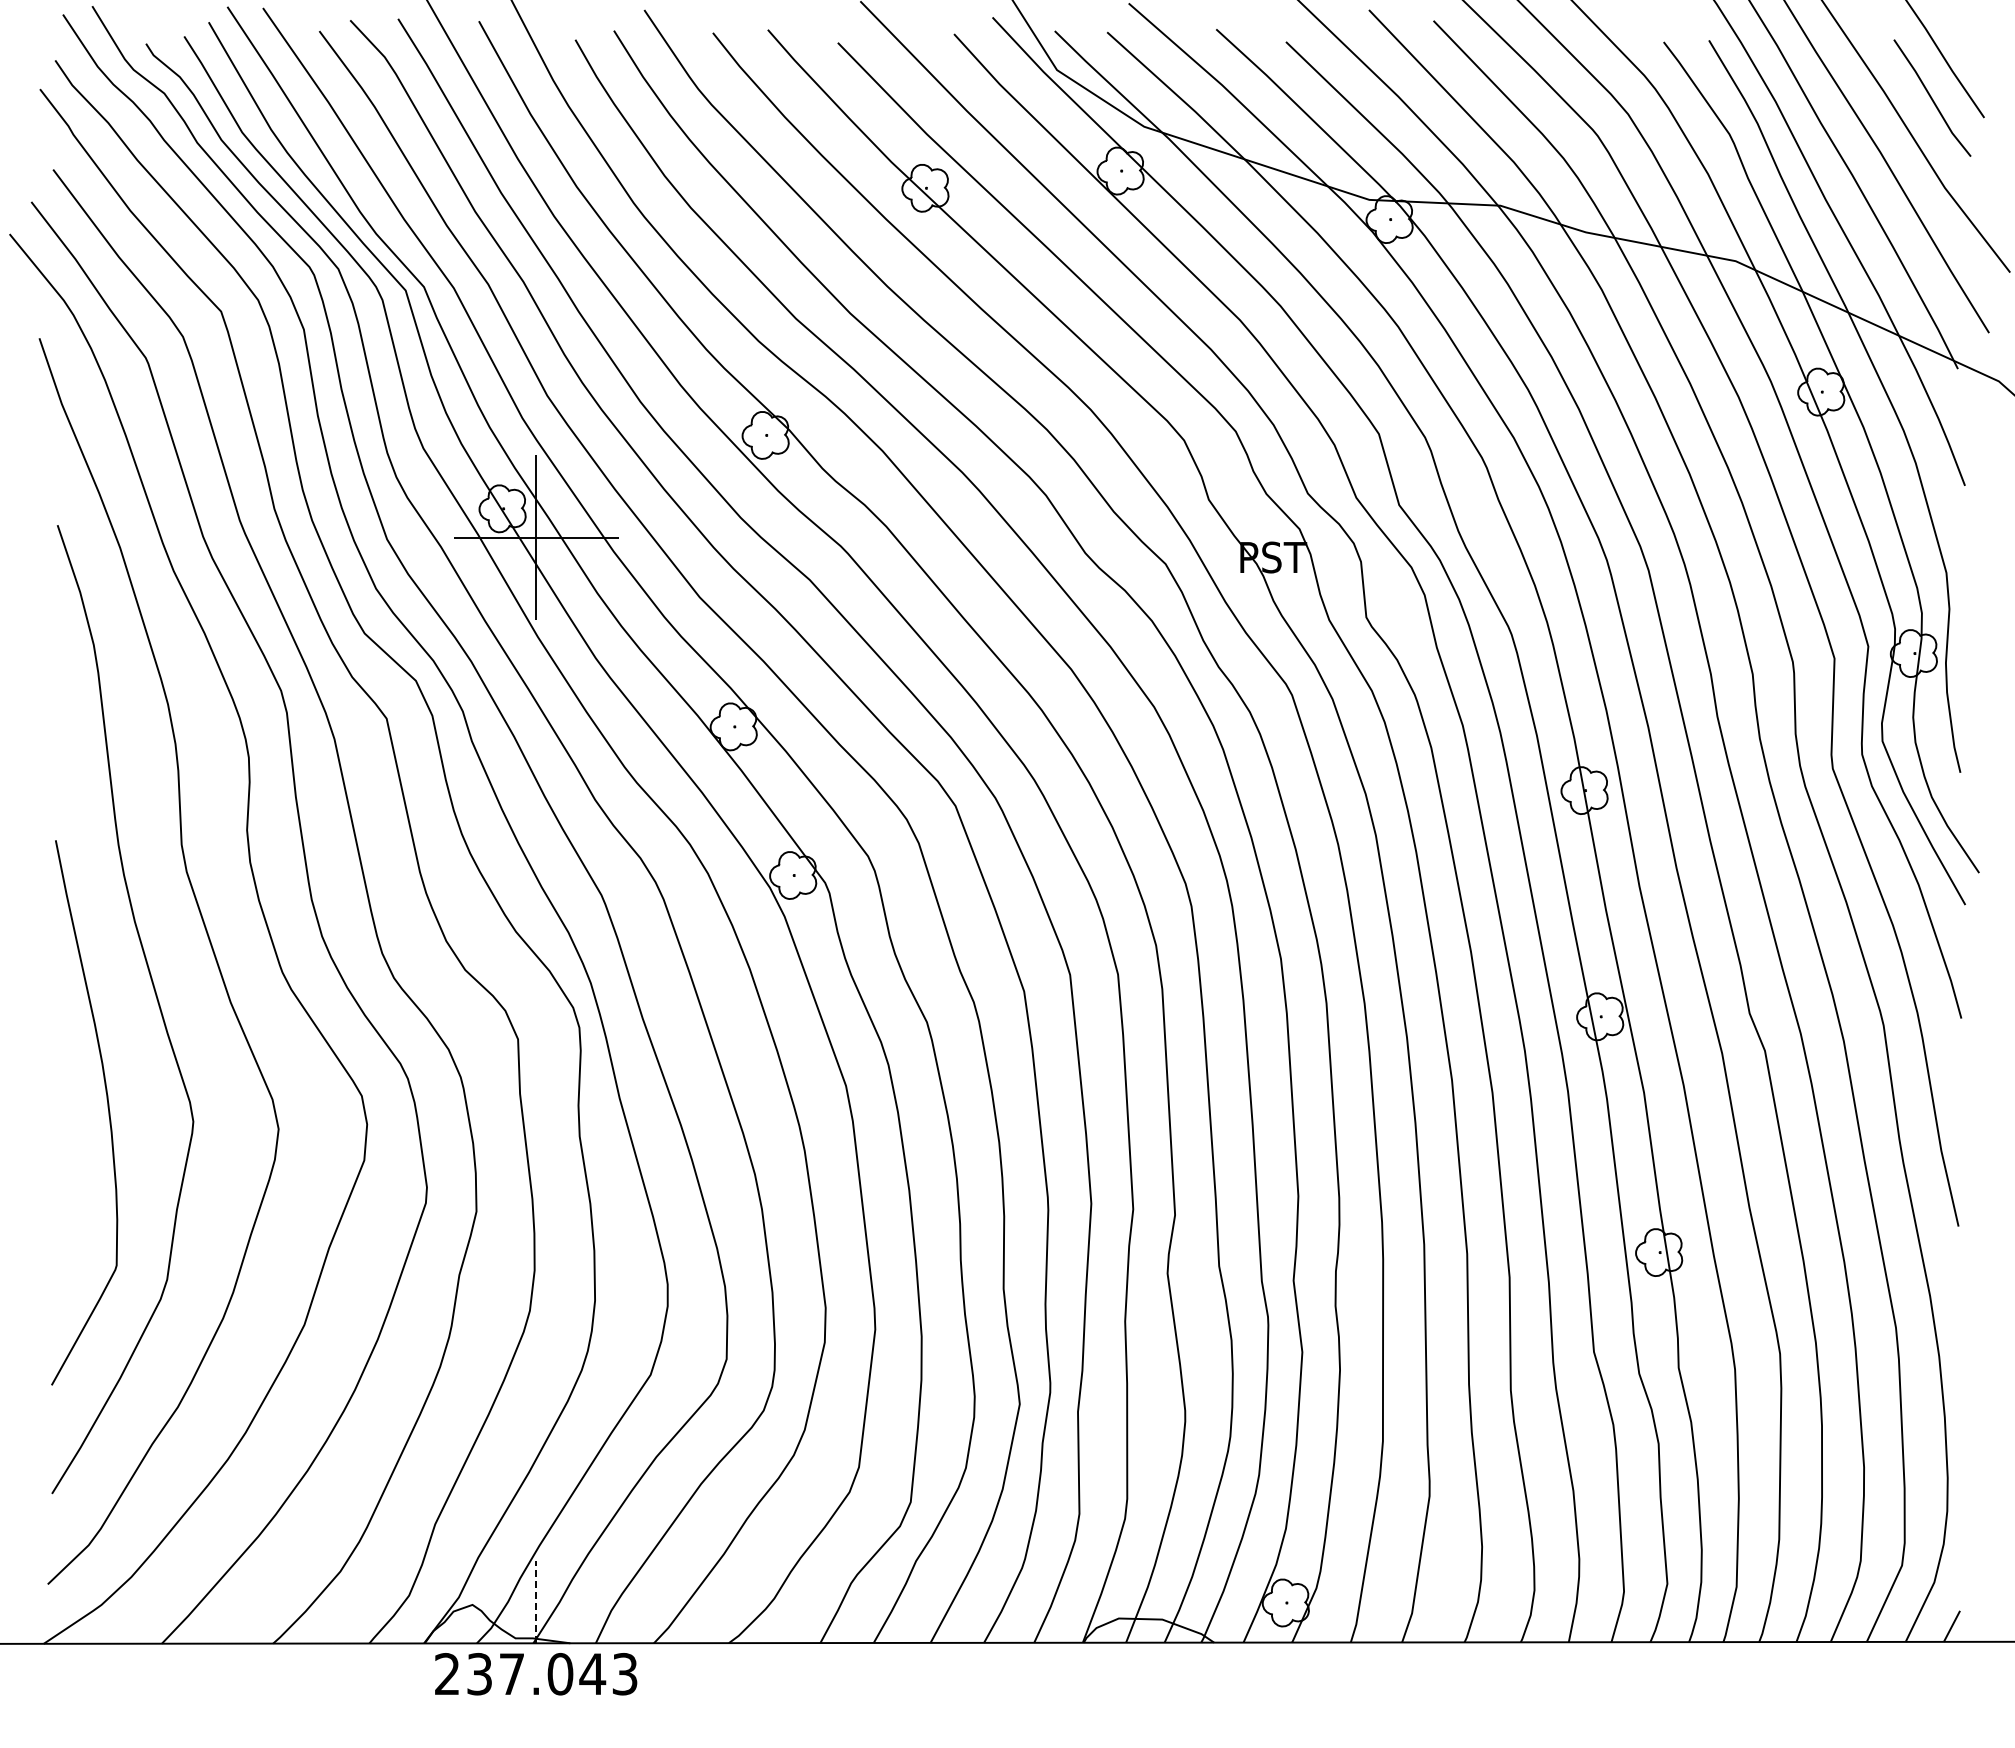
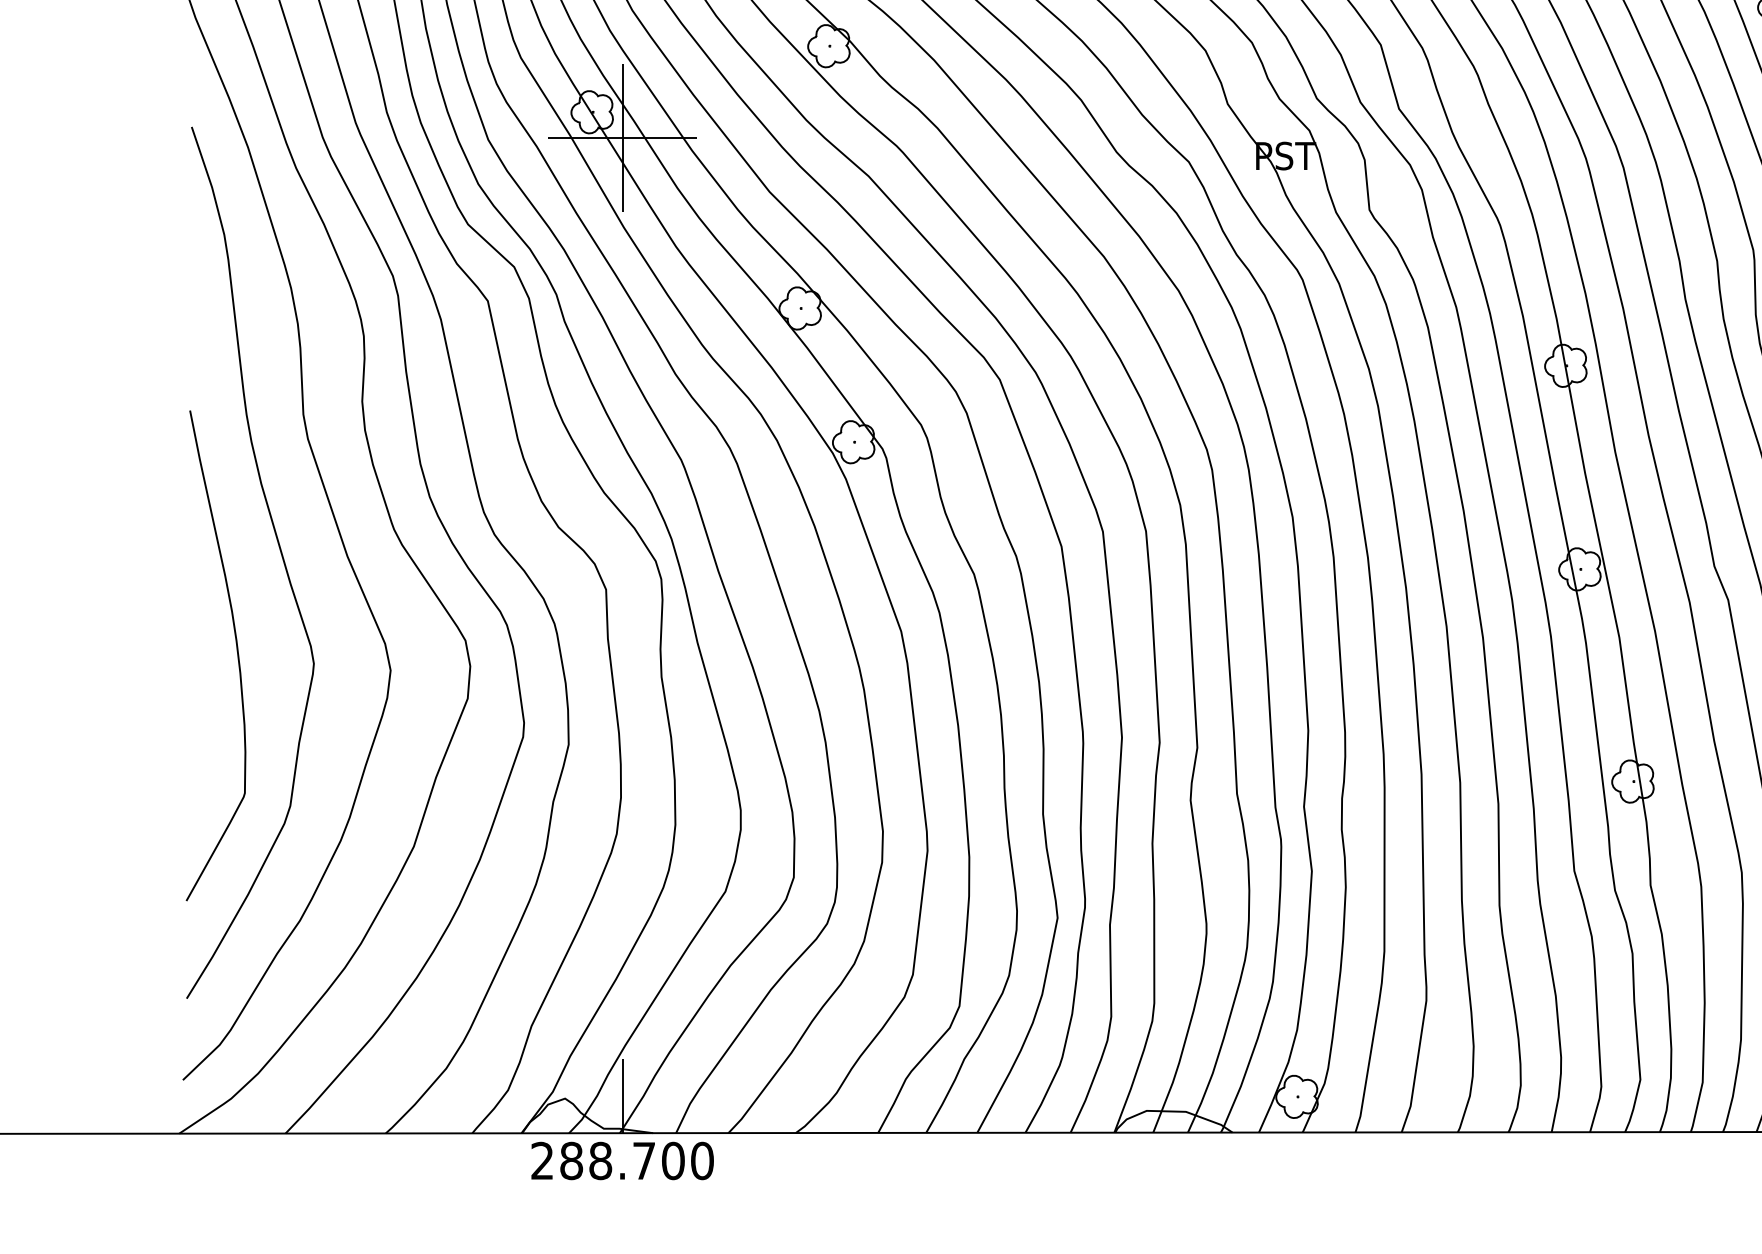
line: (536, 1601) -> (622, 1095), dashed -> solid
text: (552, 1674) -> (637, 1161), 237.043 -> 288.700

